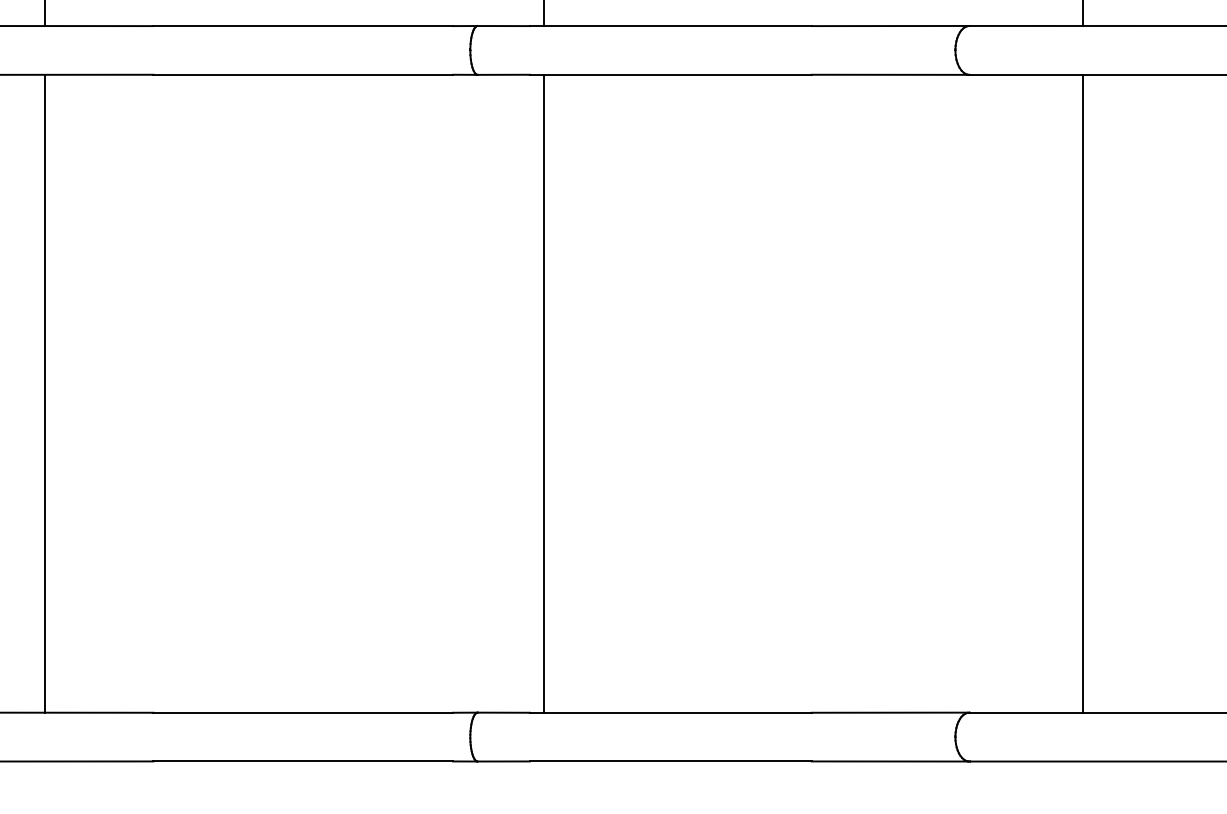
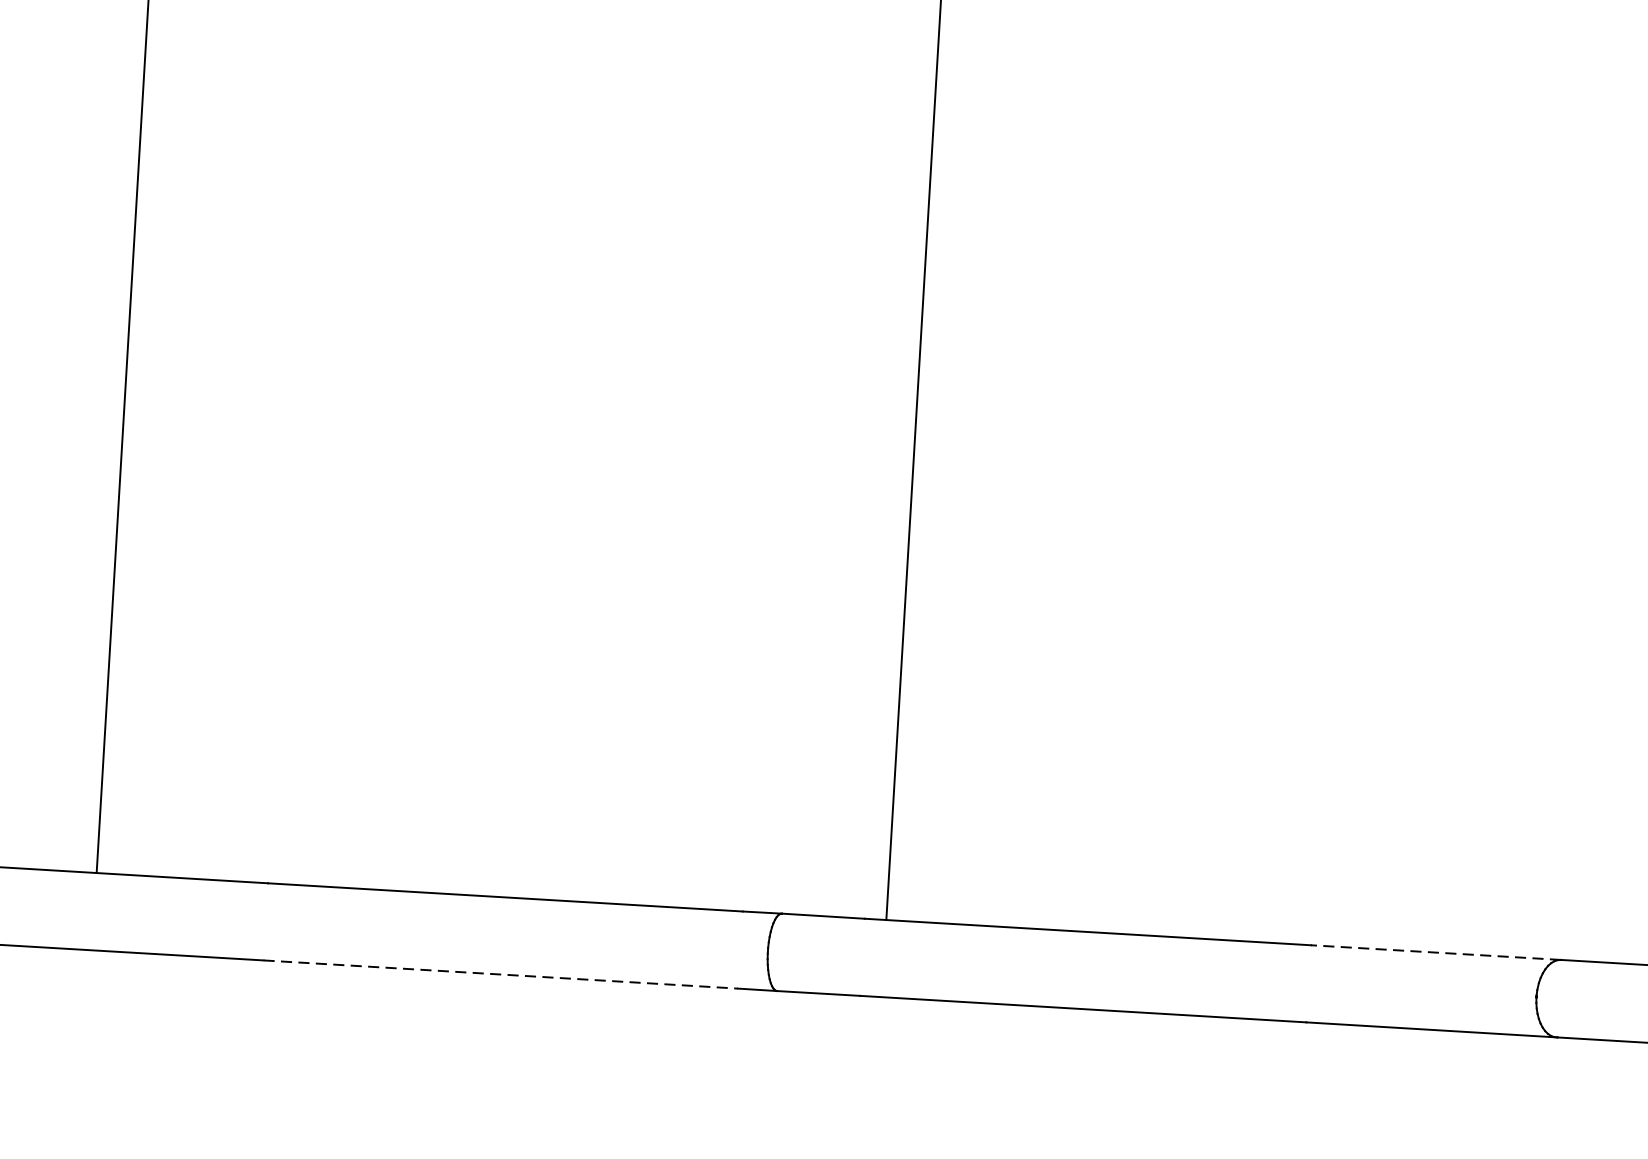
line: (890, 712) -> (1435, 952), solid -> dashed
line: (303, 761) -> (501, 974), solid -> dashed

